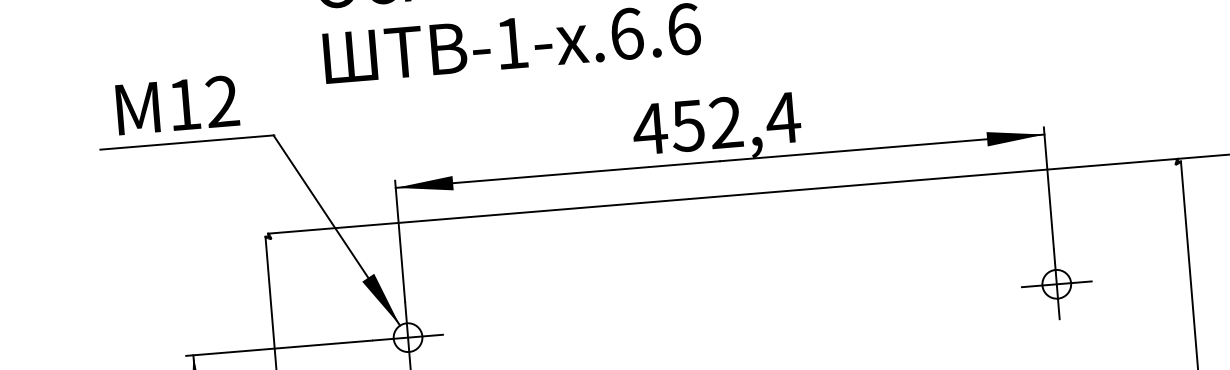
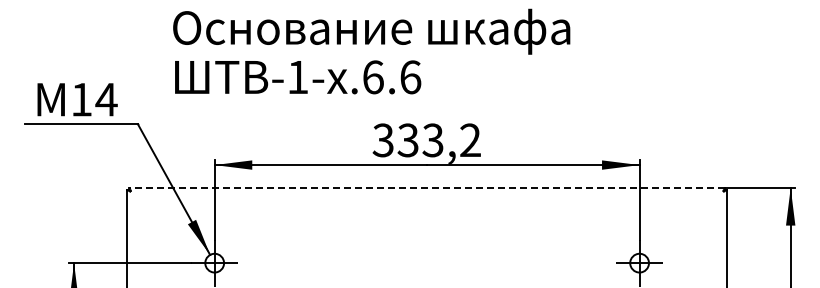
text: (222, 101) -> (106, 99), M12 -> M14
text: (716, 123) -> (426, 140), 452,4 -> 333,2
line: (723, 196) -> (427, 188), solid -> dashed

